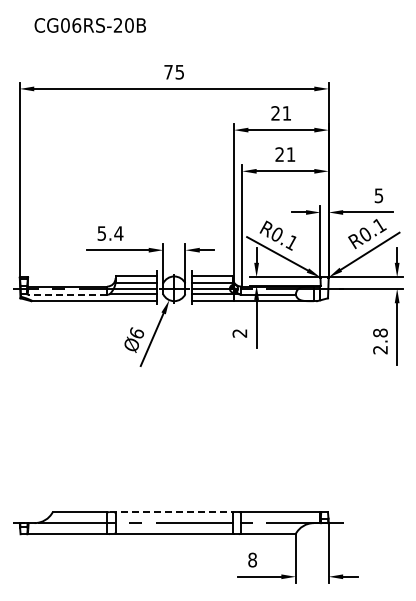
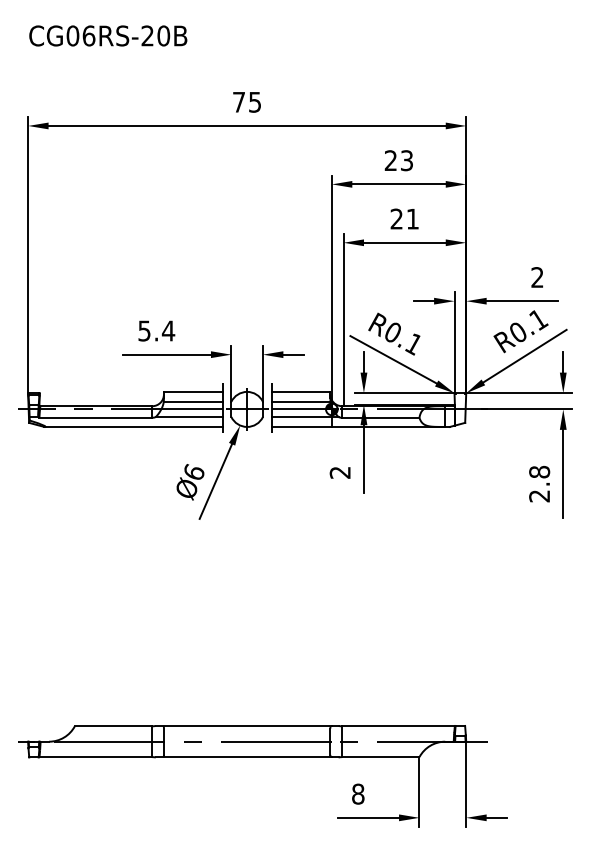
text: (89, 25) -> (107, 35), moved
text: (286, 113) -> (406, 160), 21 -> 23
text: (378, 195) -> (536, 277), 5 -> 2
line: (67, 294) -> (95, 417), dashed -> solid
line: (172, 511) -> (244, 725), dashed -> solid

